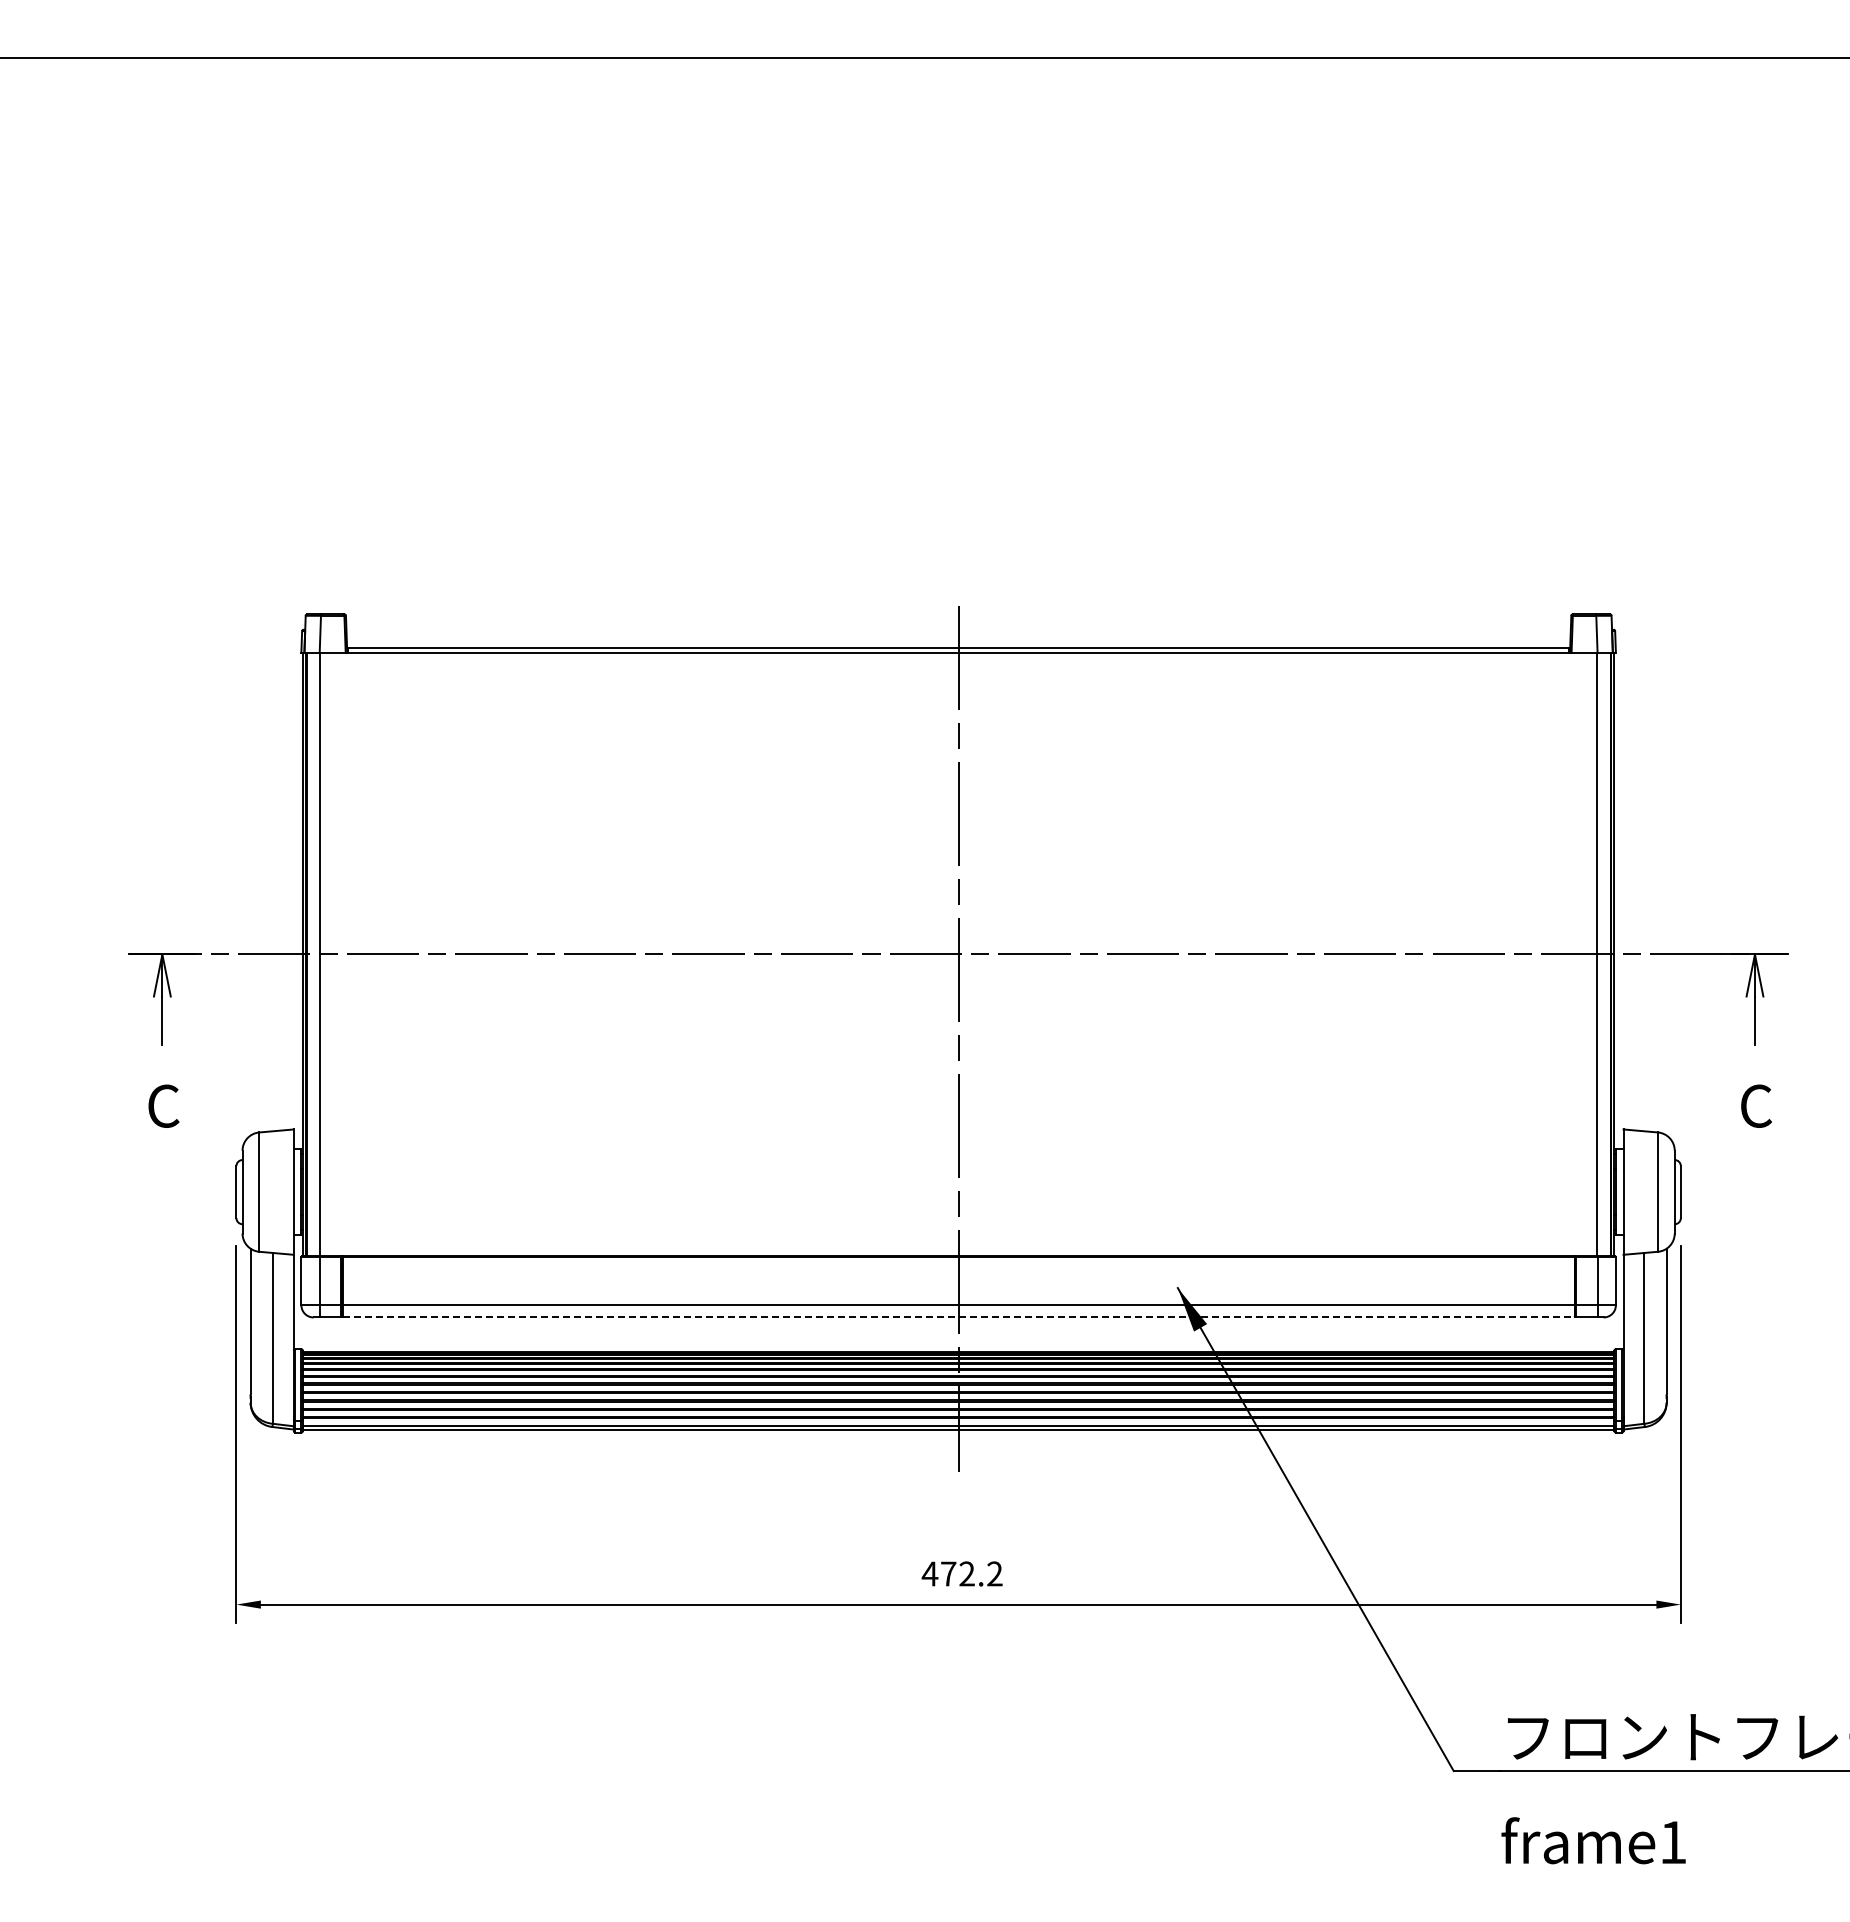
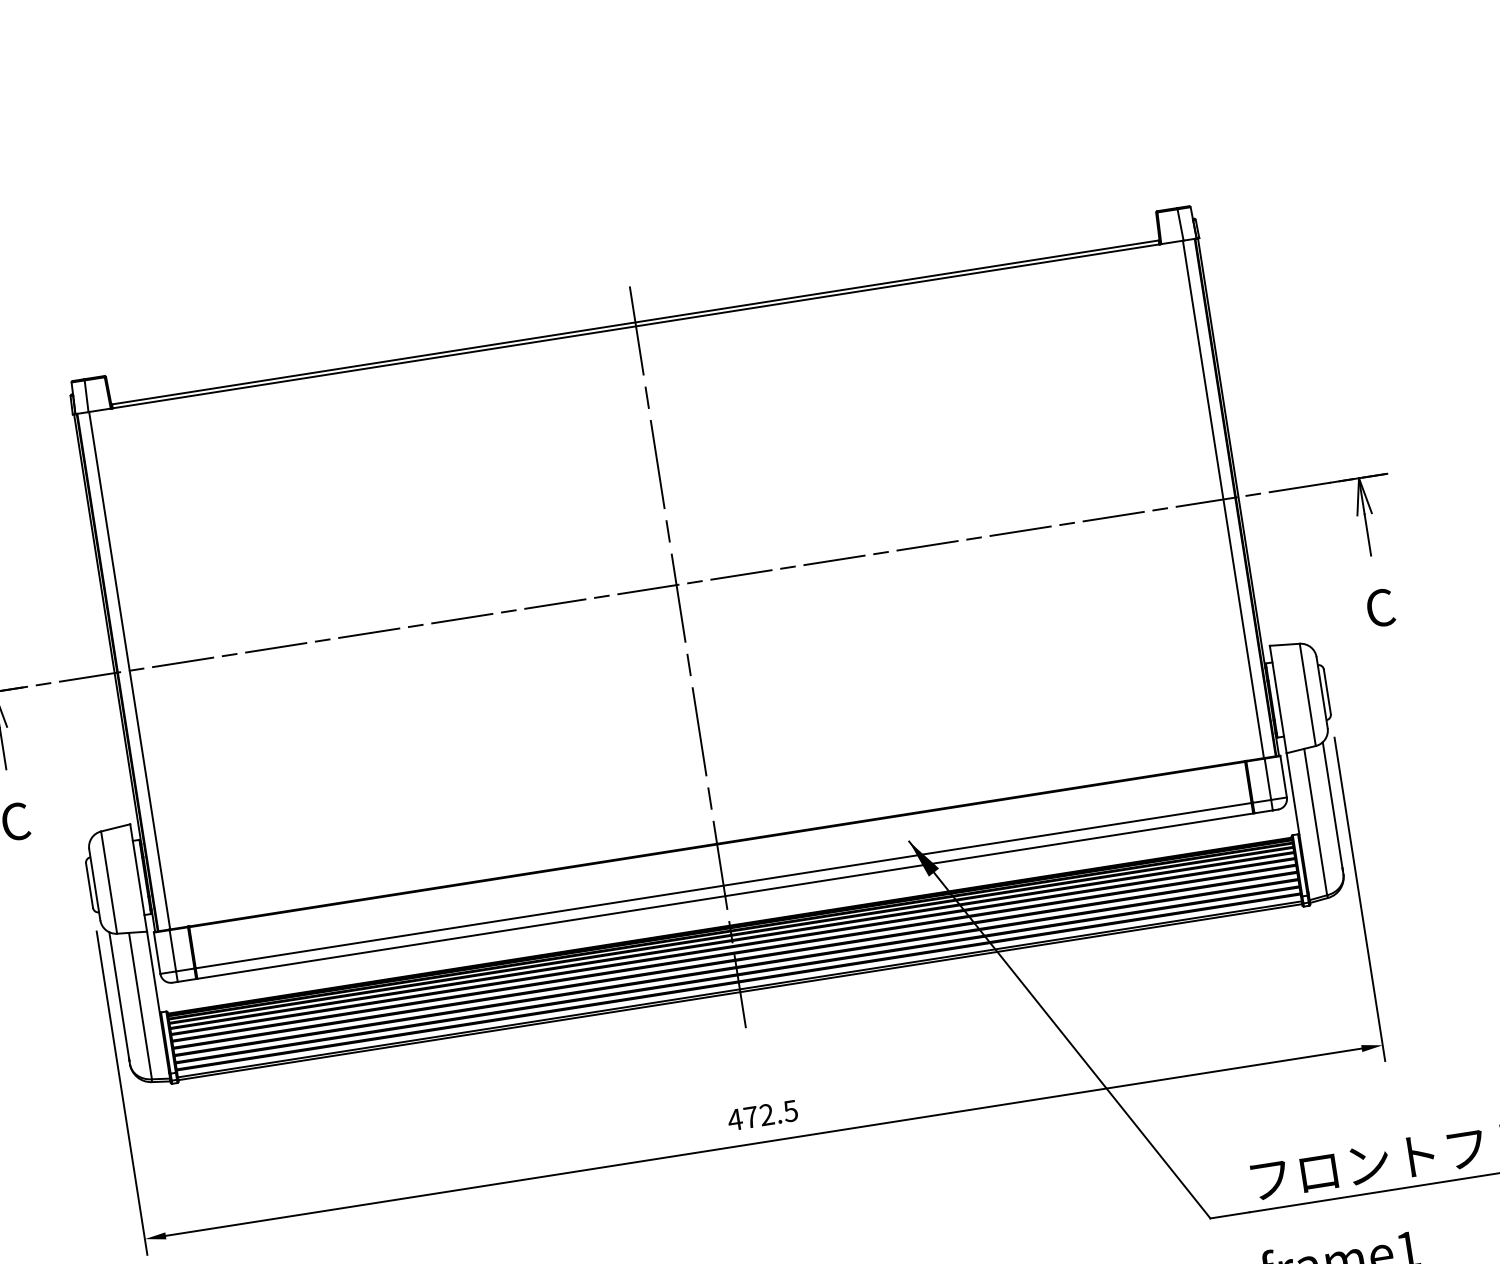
line: (958, 1317) -> (725, 896), dashed -> solid
text: (994, 1573) -> (790, 1110), 472.2 -> 472.5

